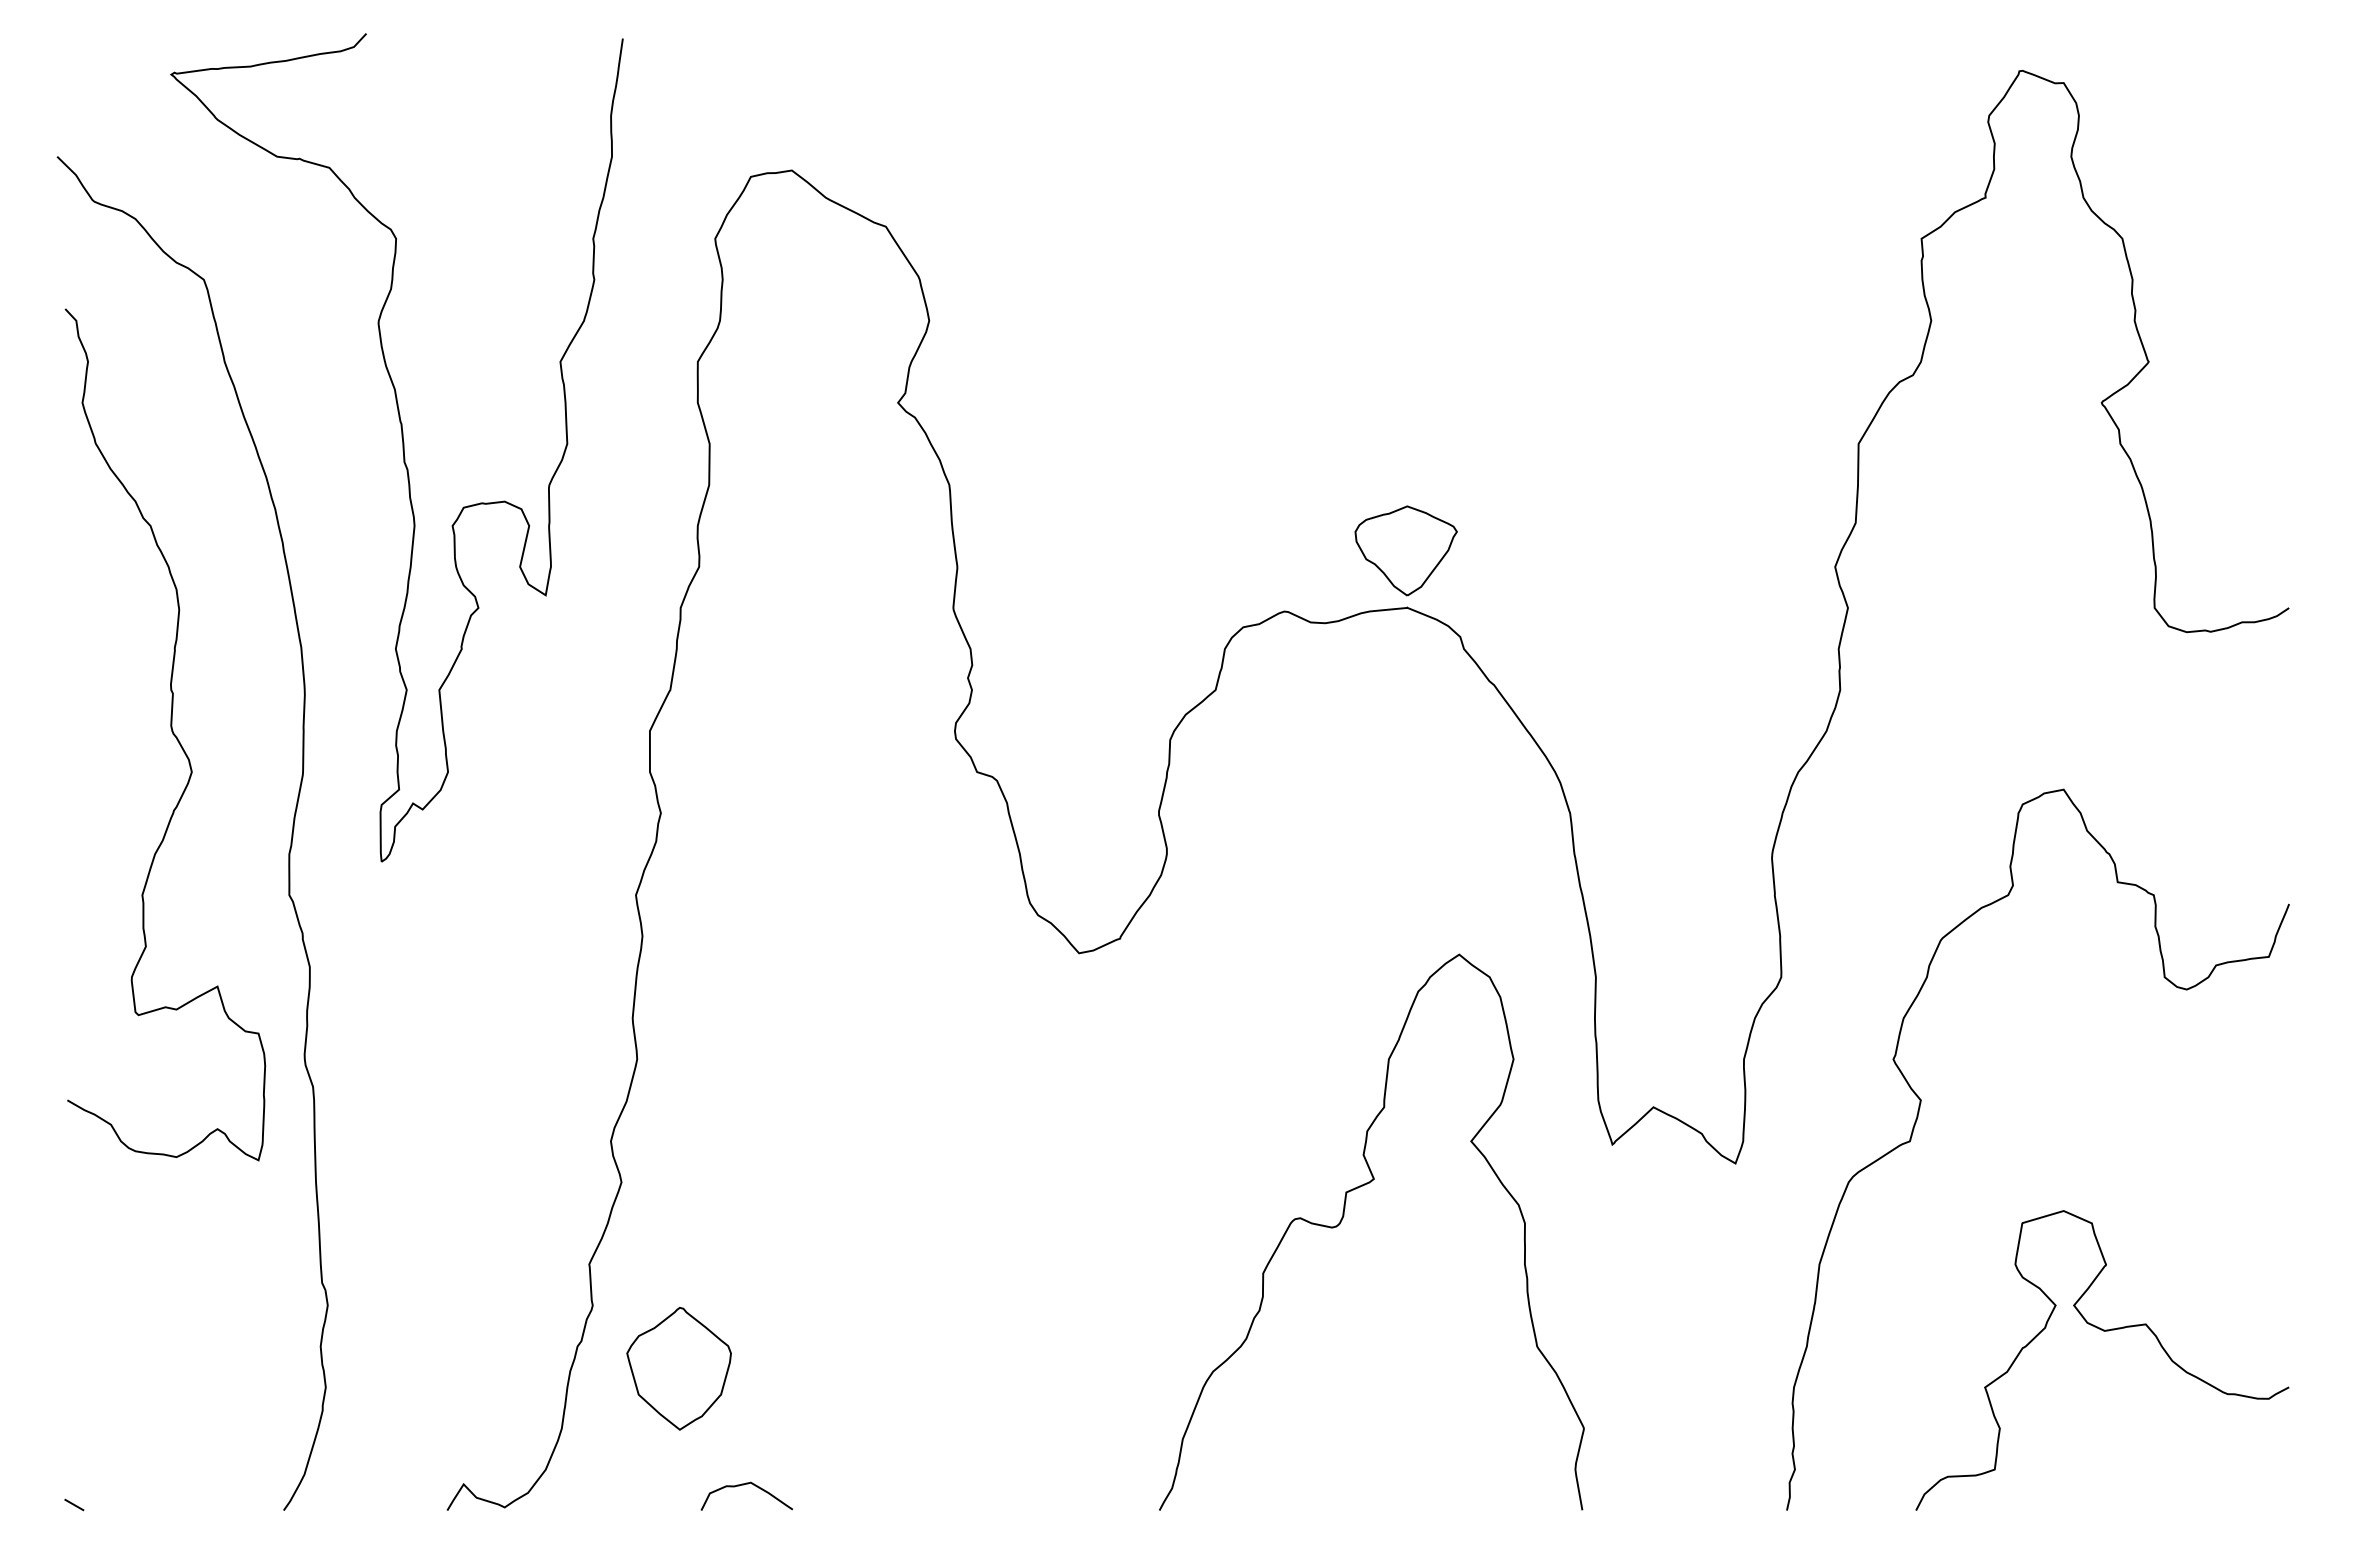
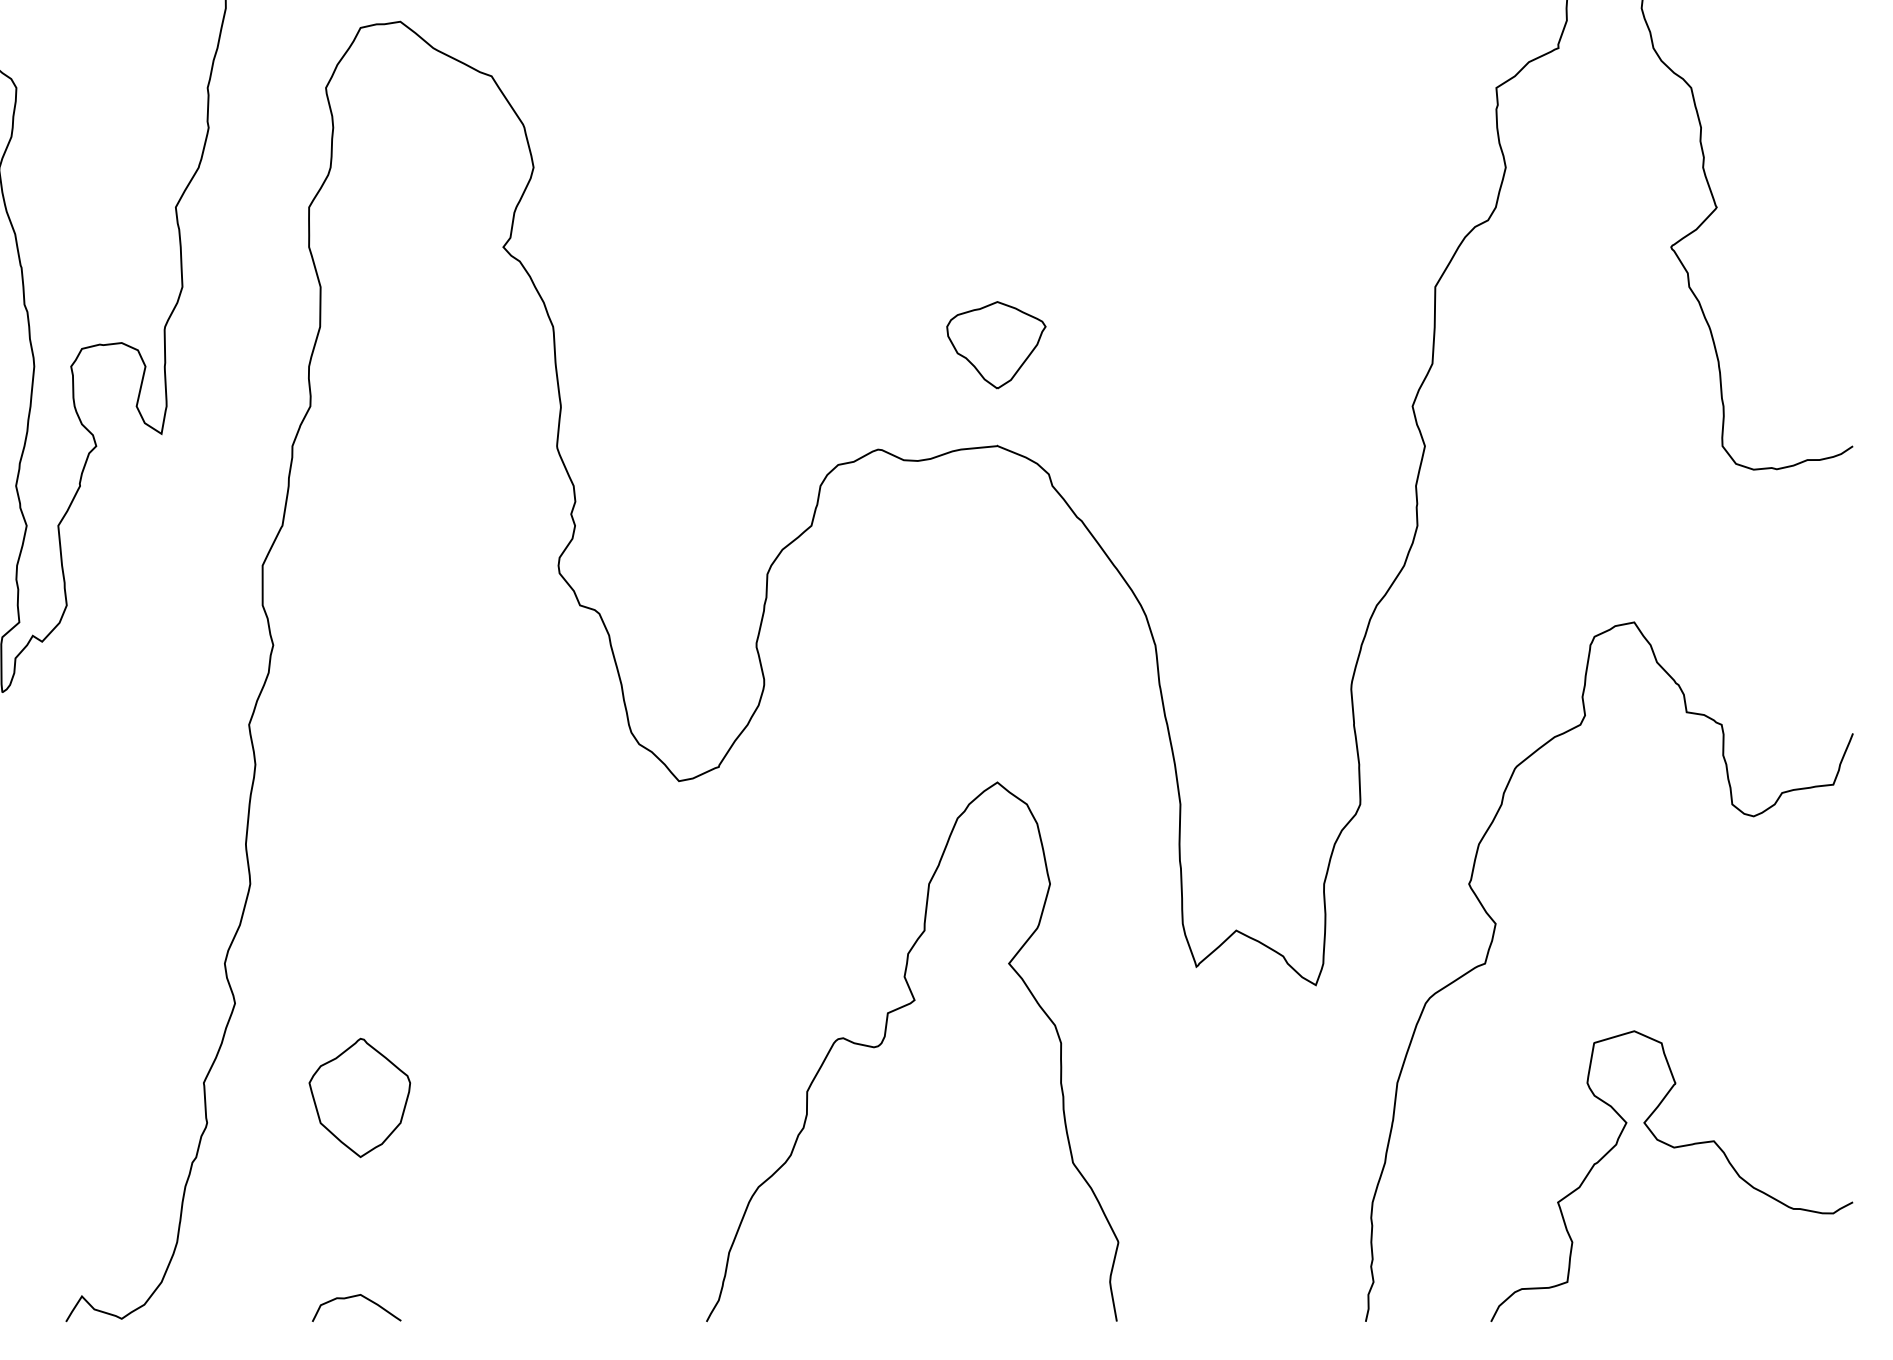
part: (1405, 550) -> (995, 344), moved
curve: (1343, 1218) -> (885, 1038), moved
part: (678, 1368) -> (359, 1097), moved

